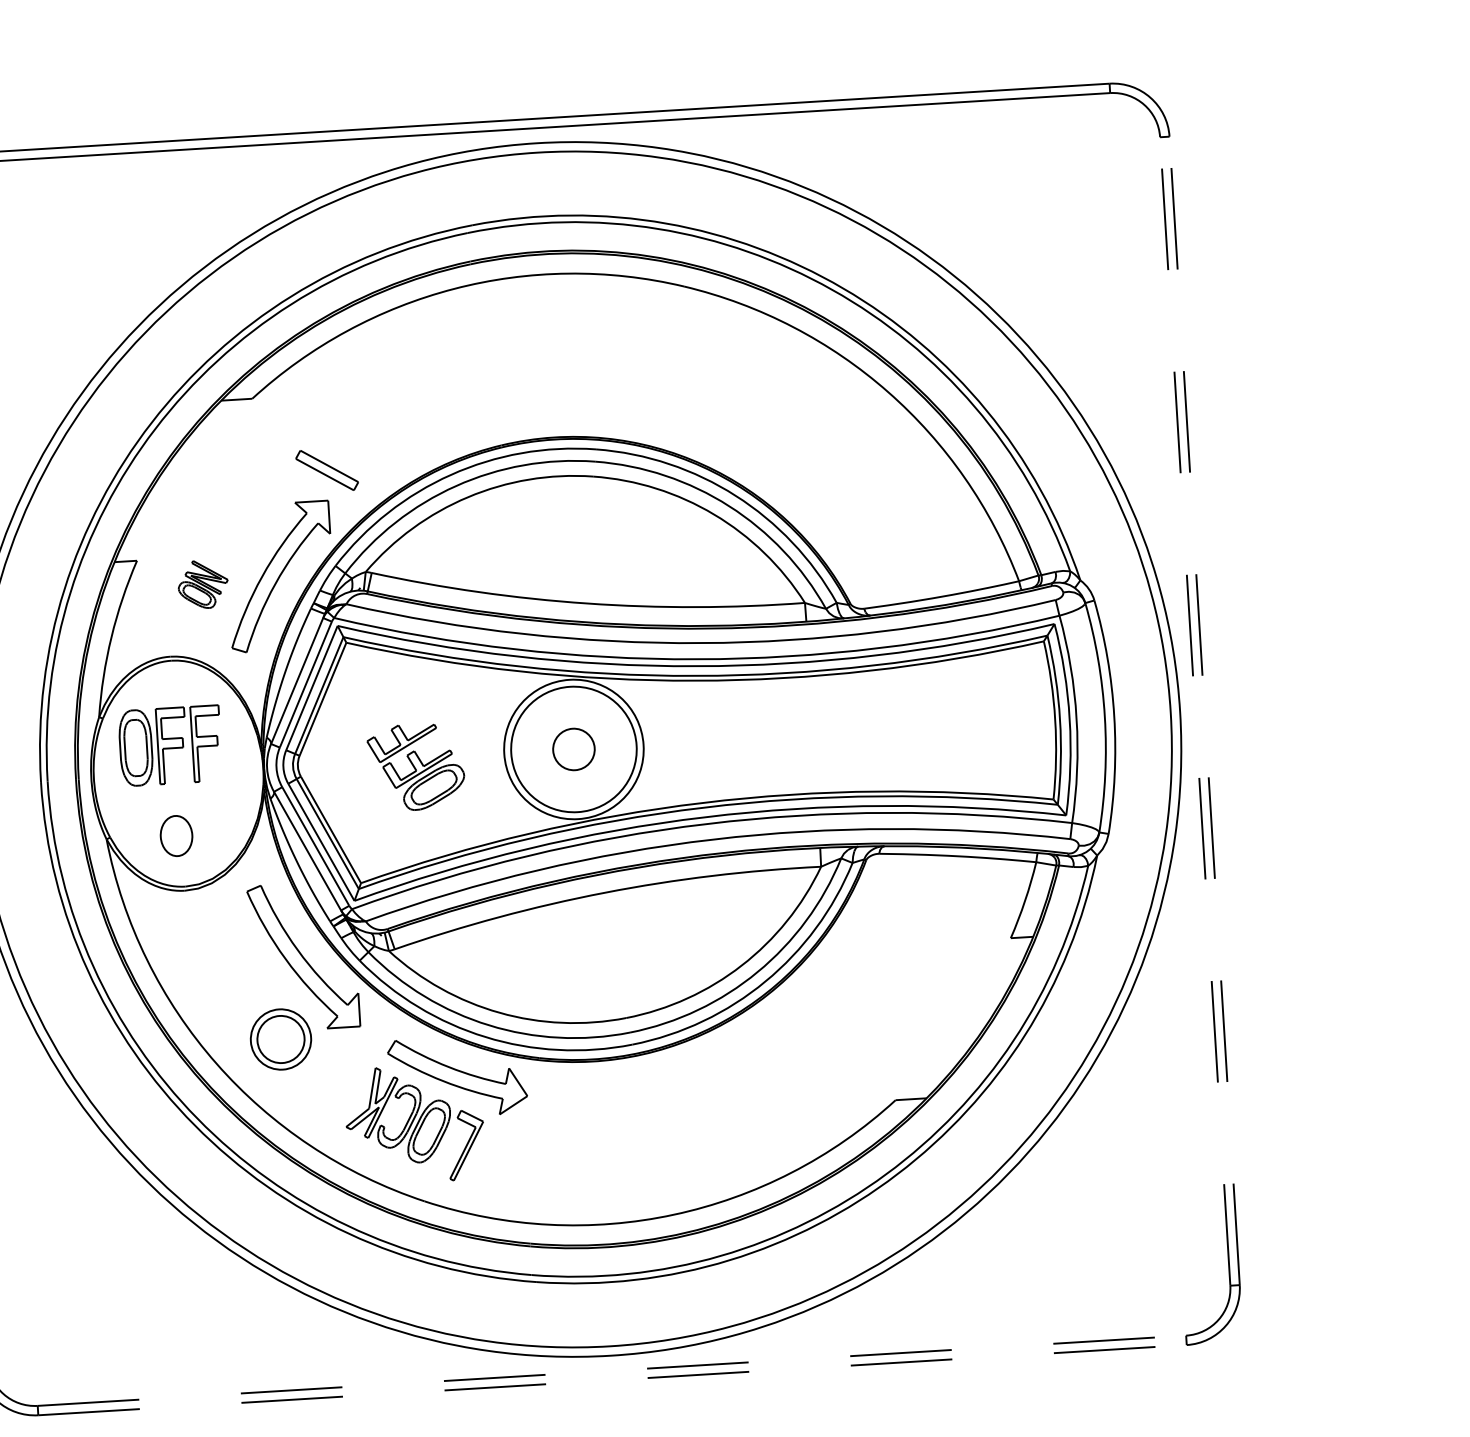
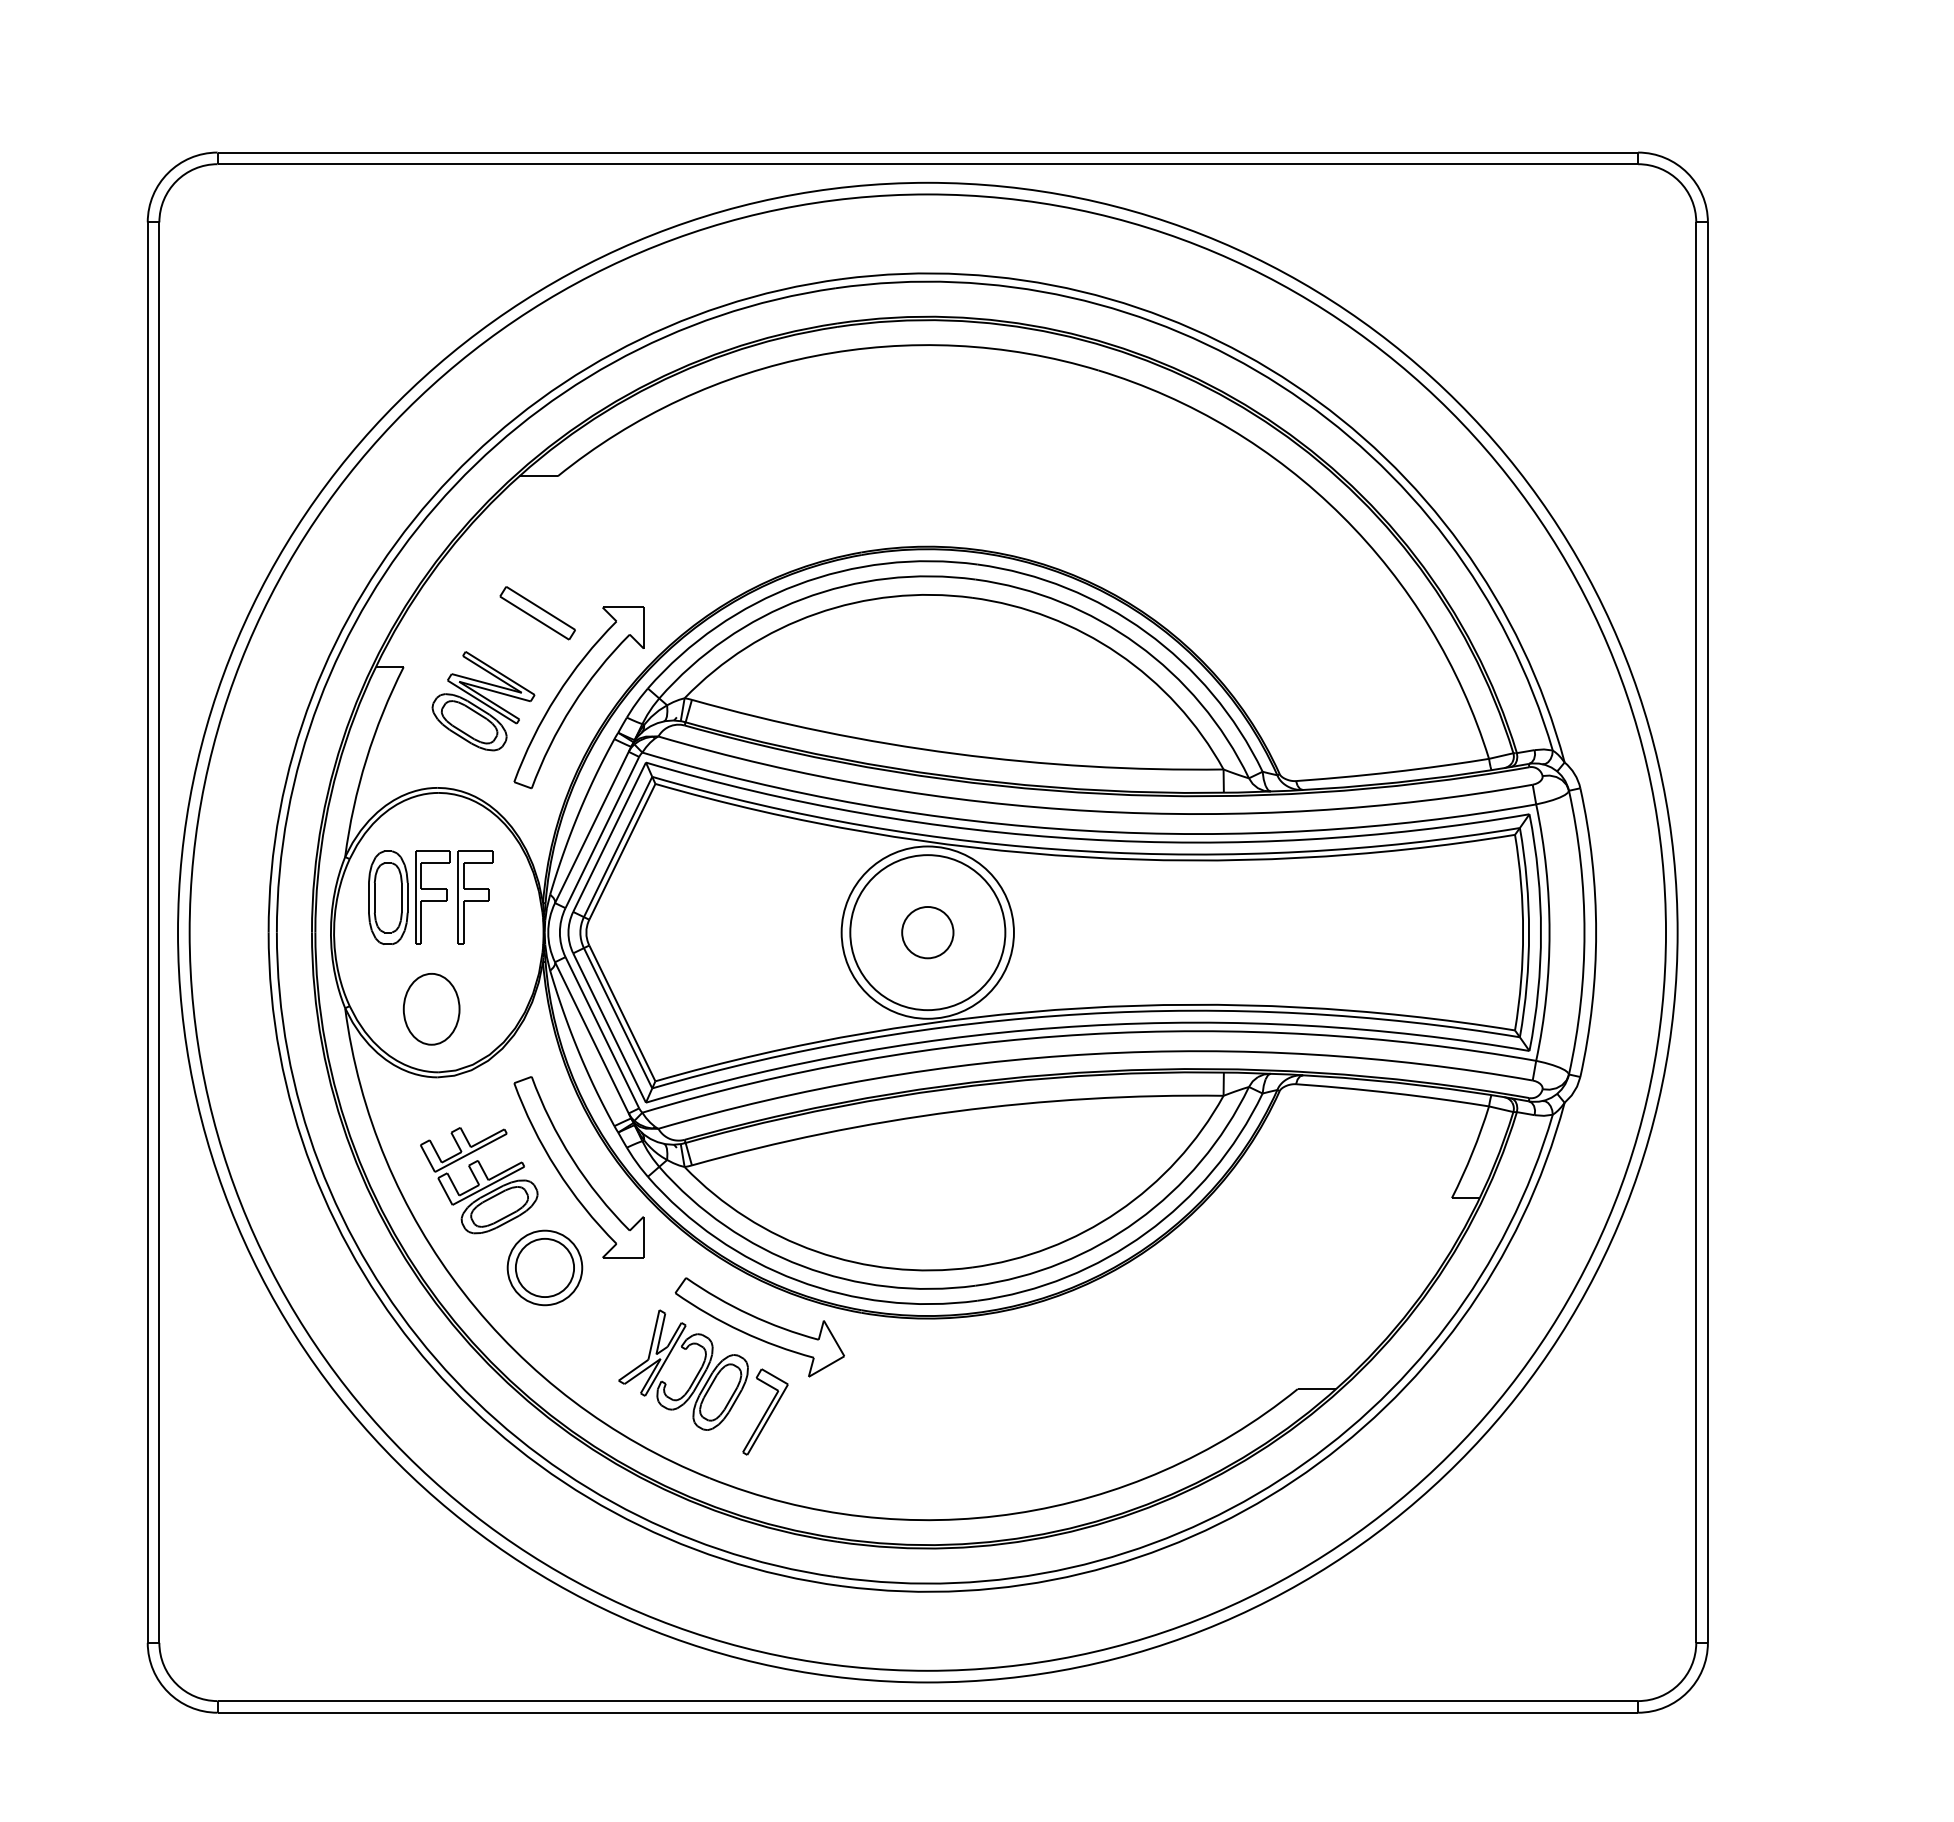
part: (326, 470) -> (537, 613), moved
part: (203, 584) -> (483, 701), size x1.67
line: (1204, 710) -> (1707, 932), dashed -> solid
line: (1195, 711) -> (1696, 932), dashed -> solid
part: (416, 767) -> (479, 1180), moved
part: (176, 836) -> (431, 1009), size x1.43
line: (612, 1371) -> (928, 1701), dashed -> solid
line: (613, 1379) -> (928, 1712), dashed -> solid

